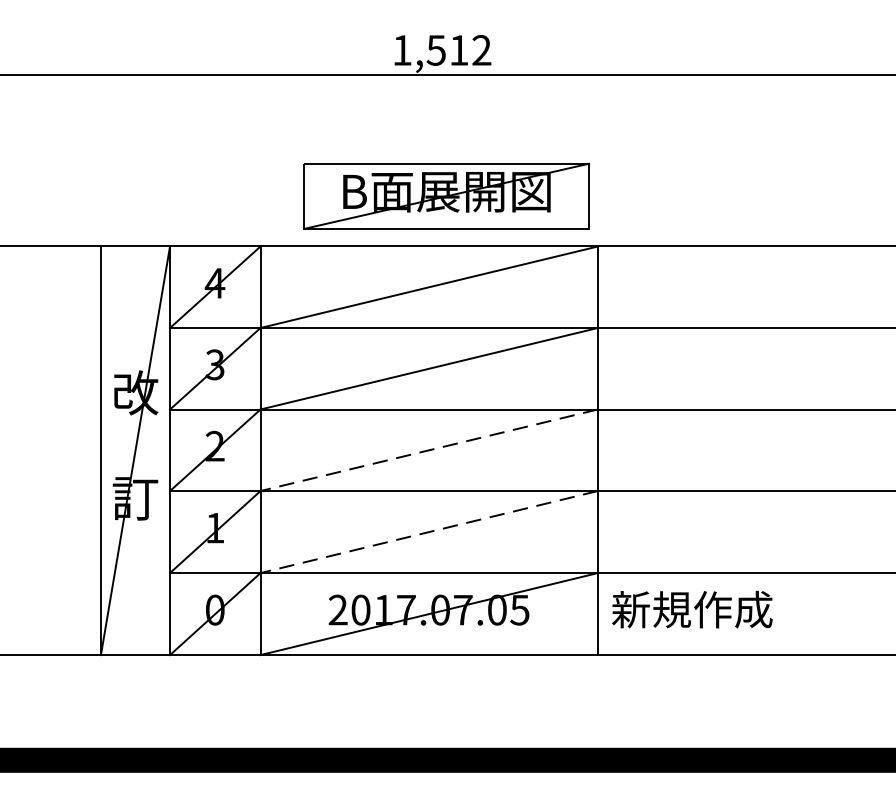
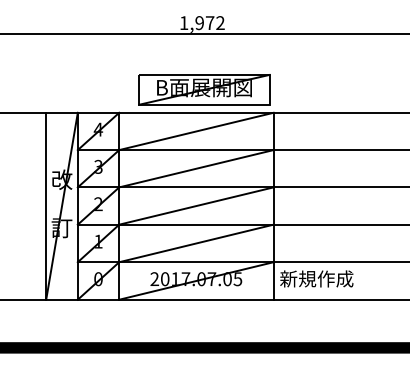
text: (446, 49) -> (204, 22), 1,512 -> 1,972
line: (427, 451) -> (195, 206), dashed -> solid
line: (427, 532) -> (195, 243), dashed -> solid

